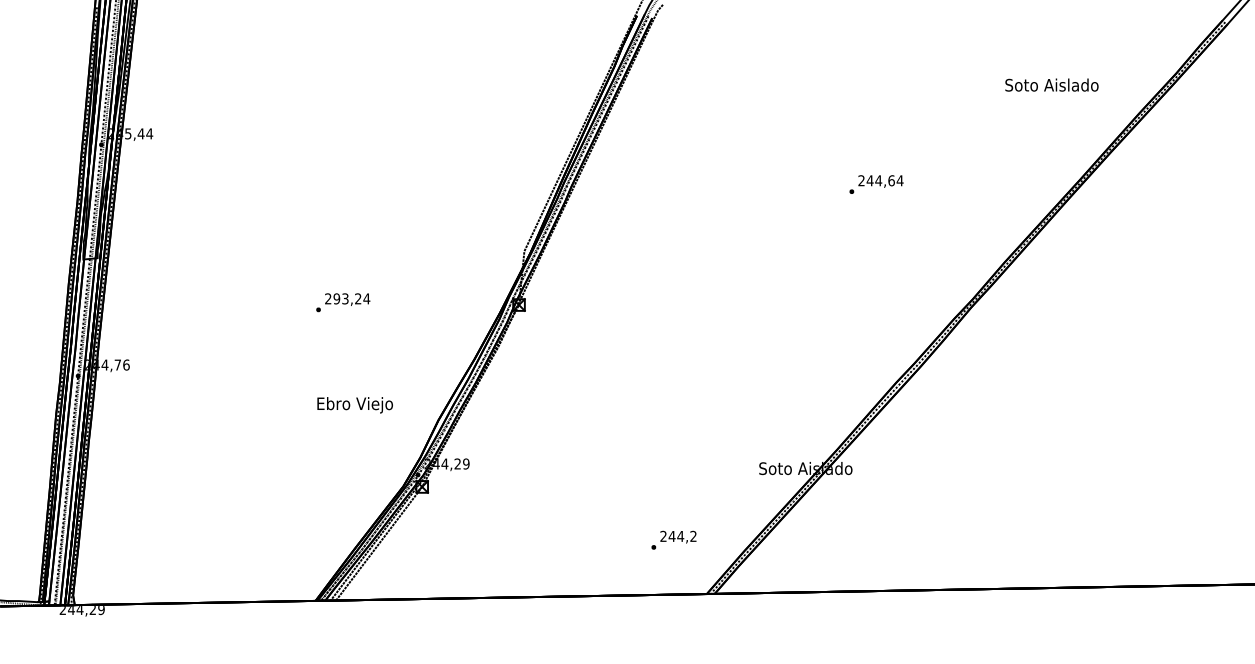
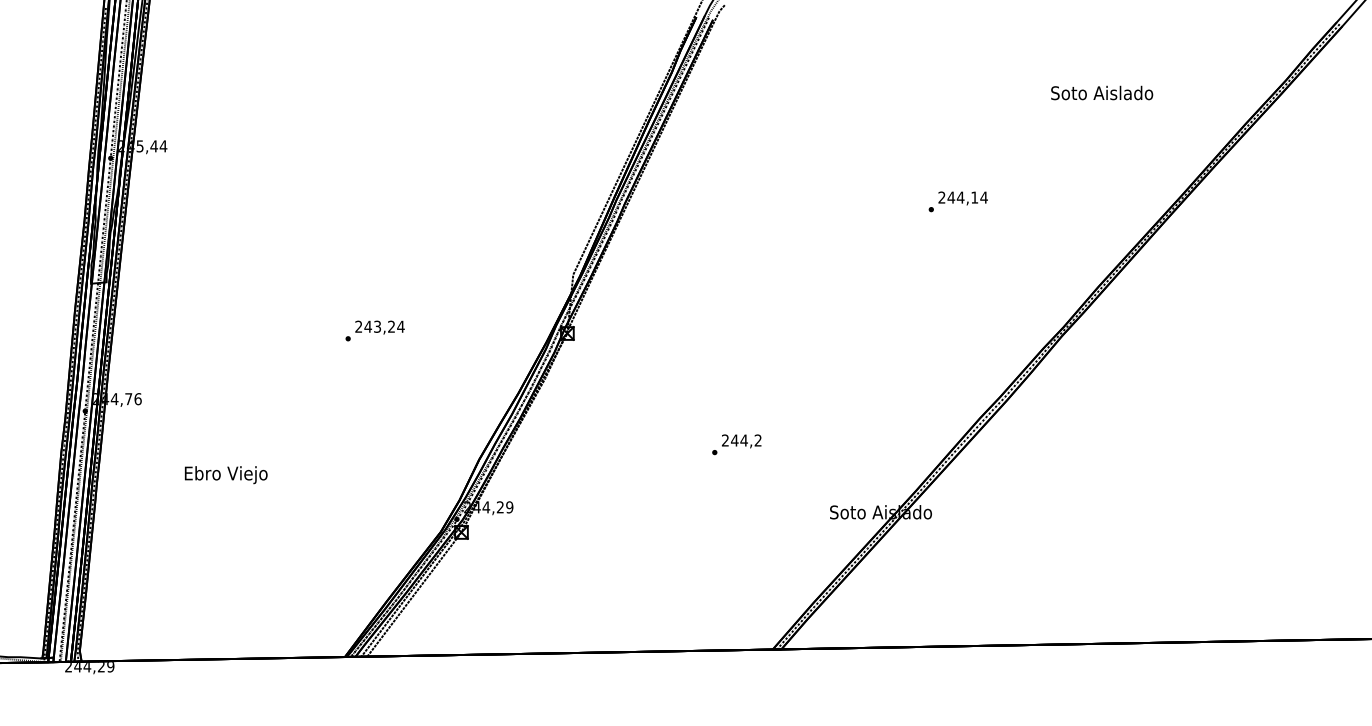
text: (1052, 84) -> (1102, 92), moved
text: (891, 180) -> (974, 197), 244,64 -> 244,14
text: (337, 298) -> (368, 326), 293,24 -> 243,24
text: (355, 405) -> (226, 475), moved
text: (673, 540) -> (736, 444), moved

